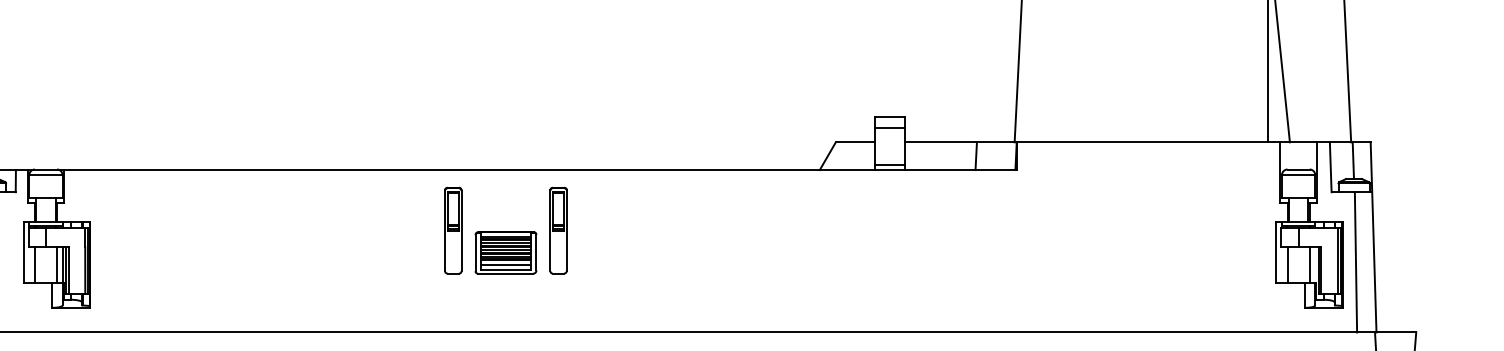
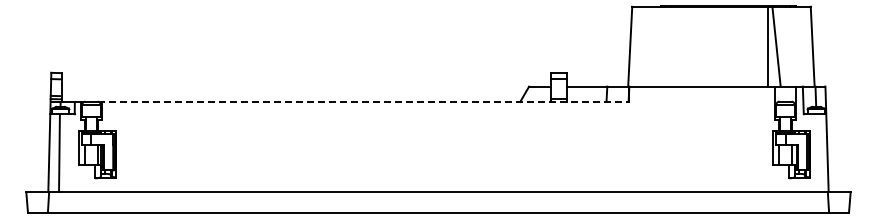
line: (536, 169) -> (363, 101), solid -> dashed
part: (504, 230) -> (345, 135), removed
line: (1354, 261) -> (816, 152), removed

